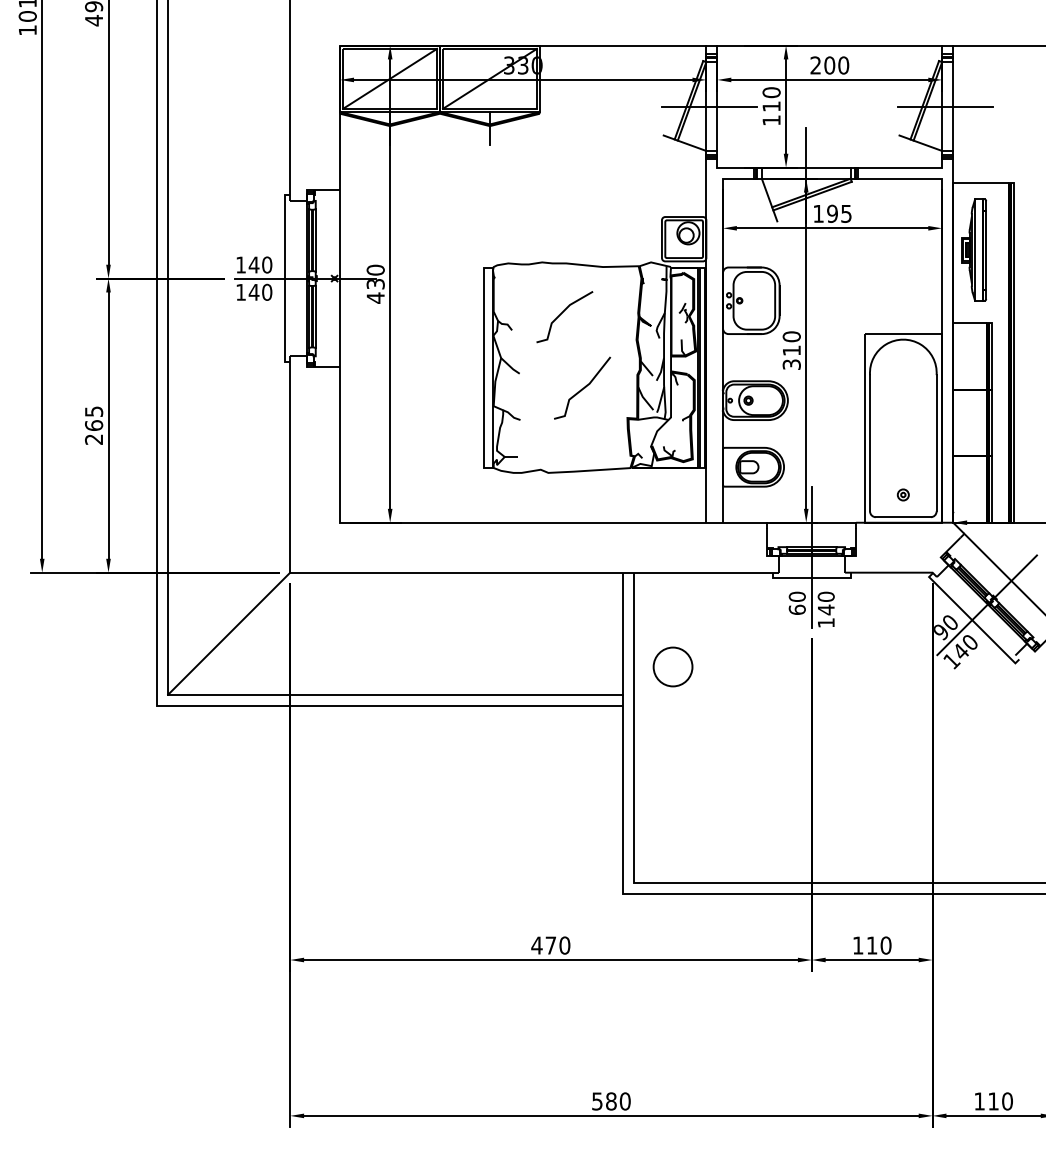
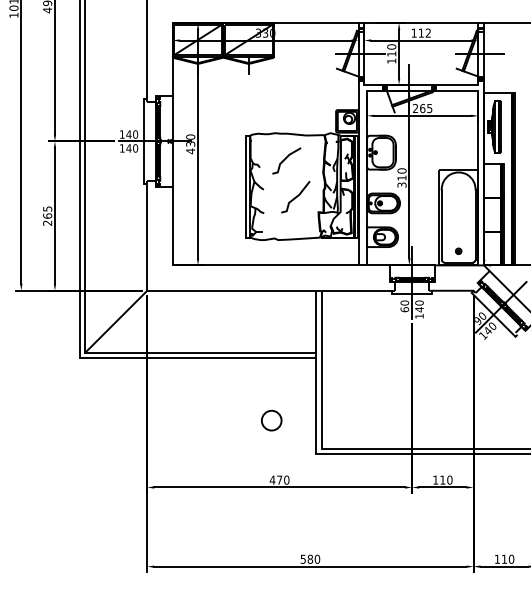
text: (830, 64) -> (421, 32), 200 -> 112
text: (826, 213) -> (419, 108), 195 -> 265
circle: (672, 666) -> (271, 420), moved

